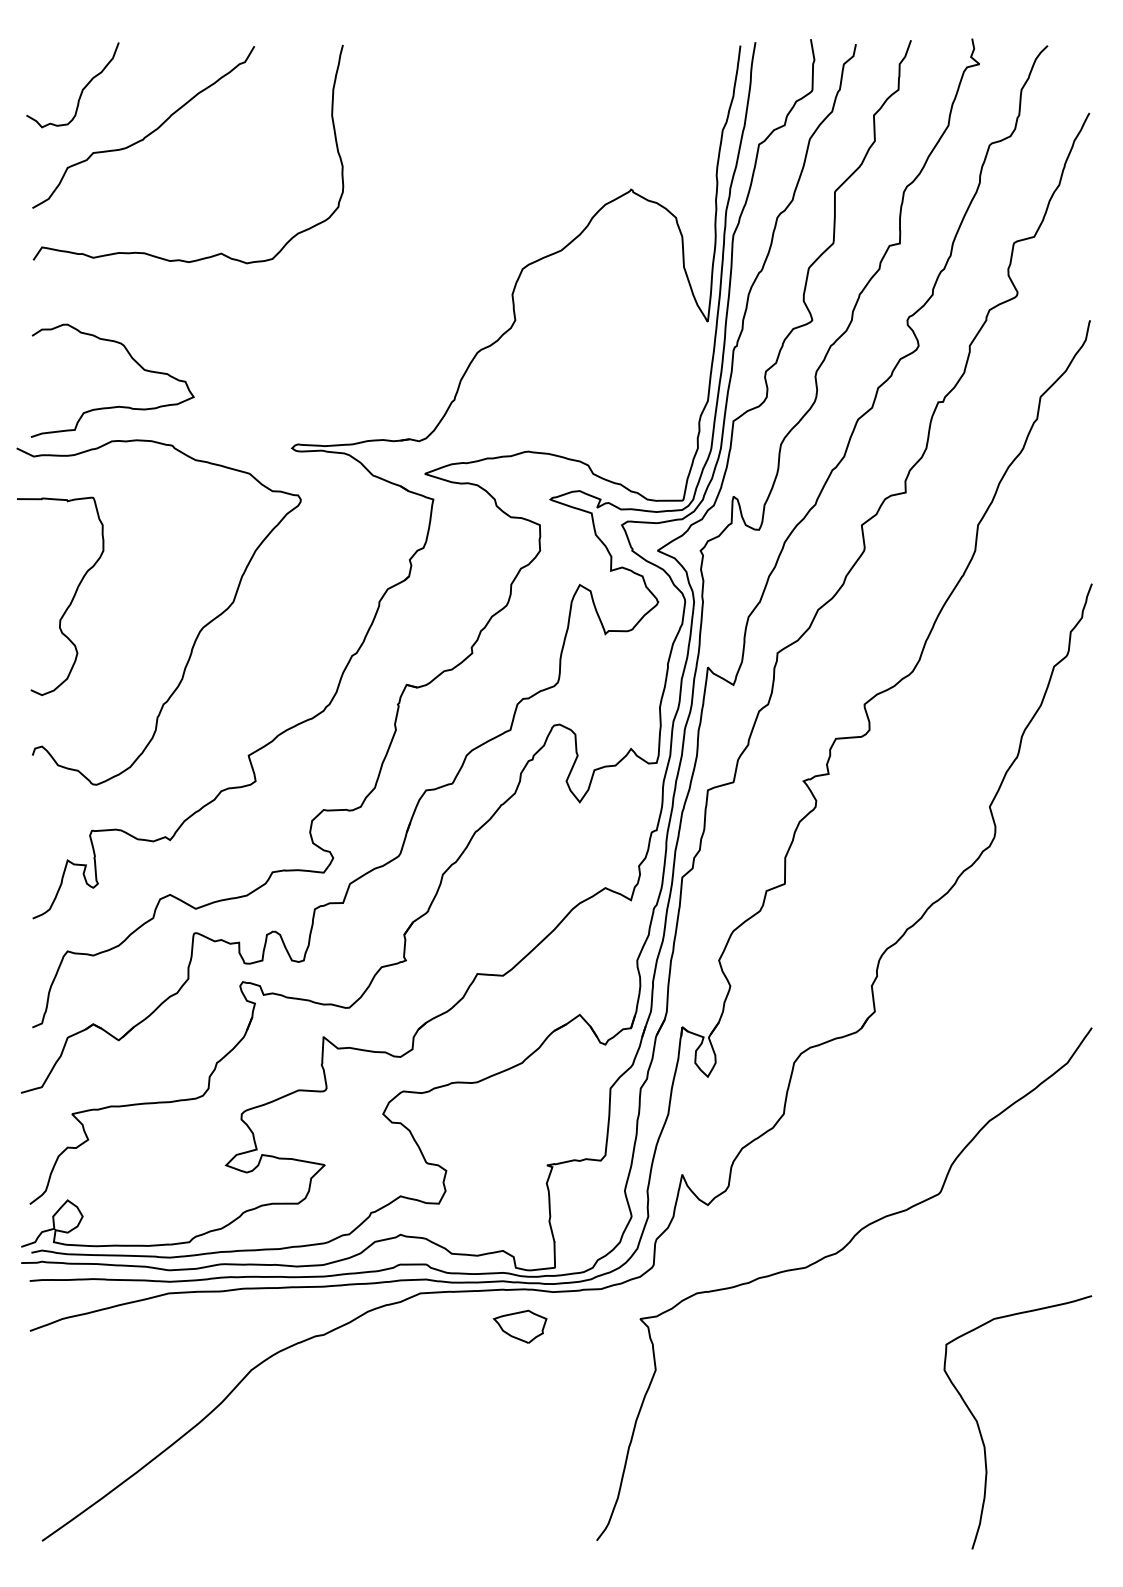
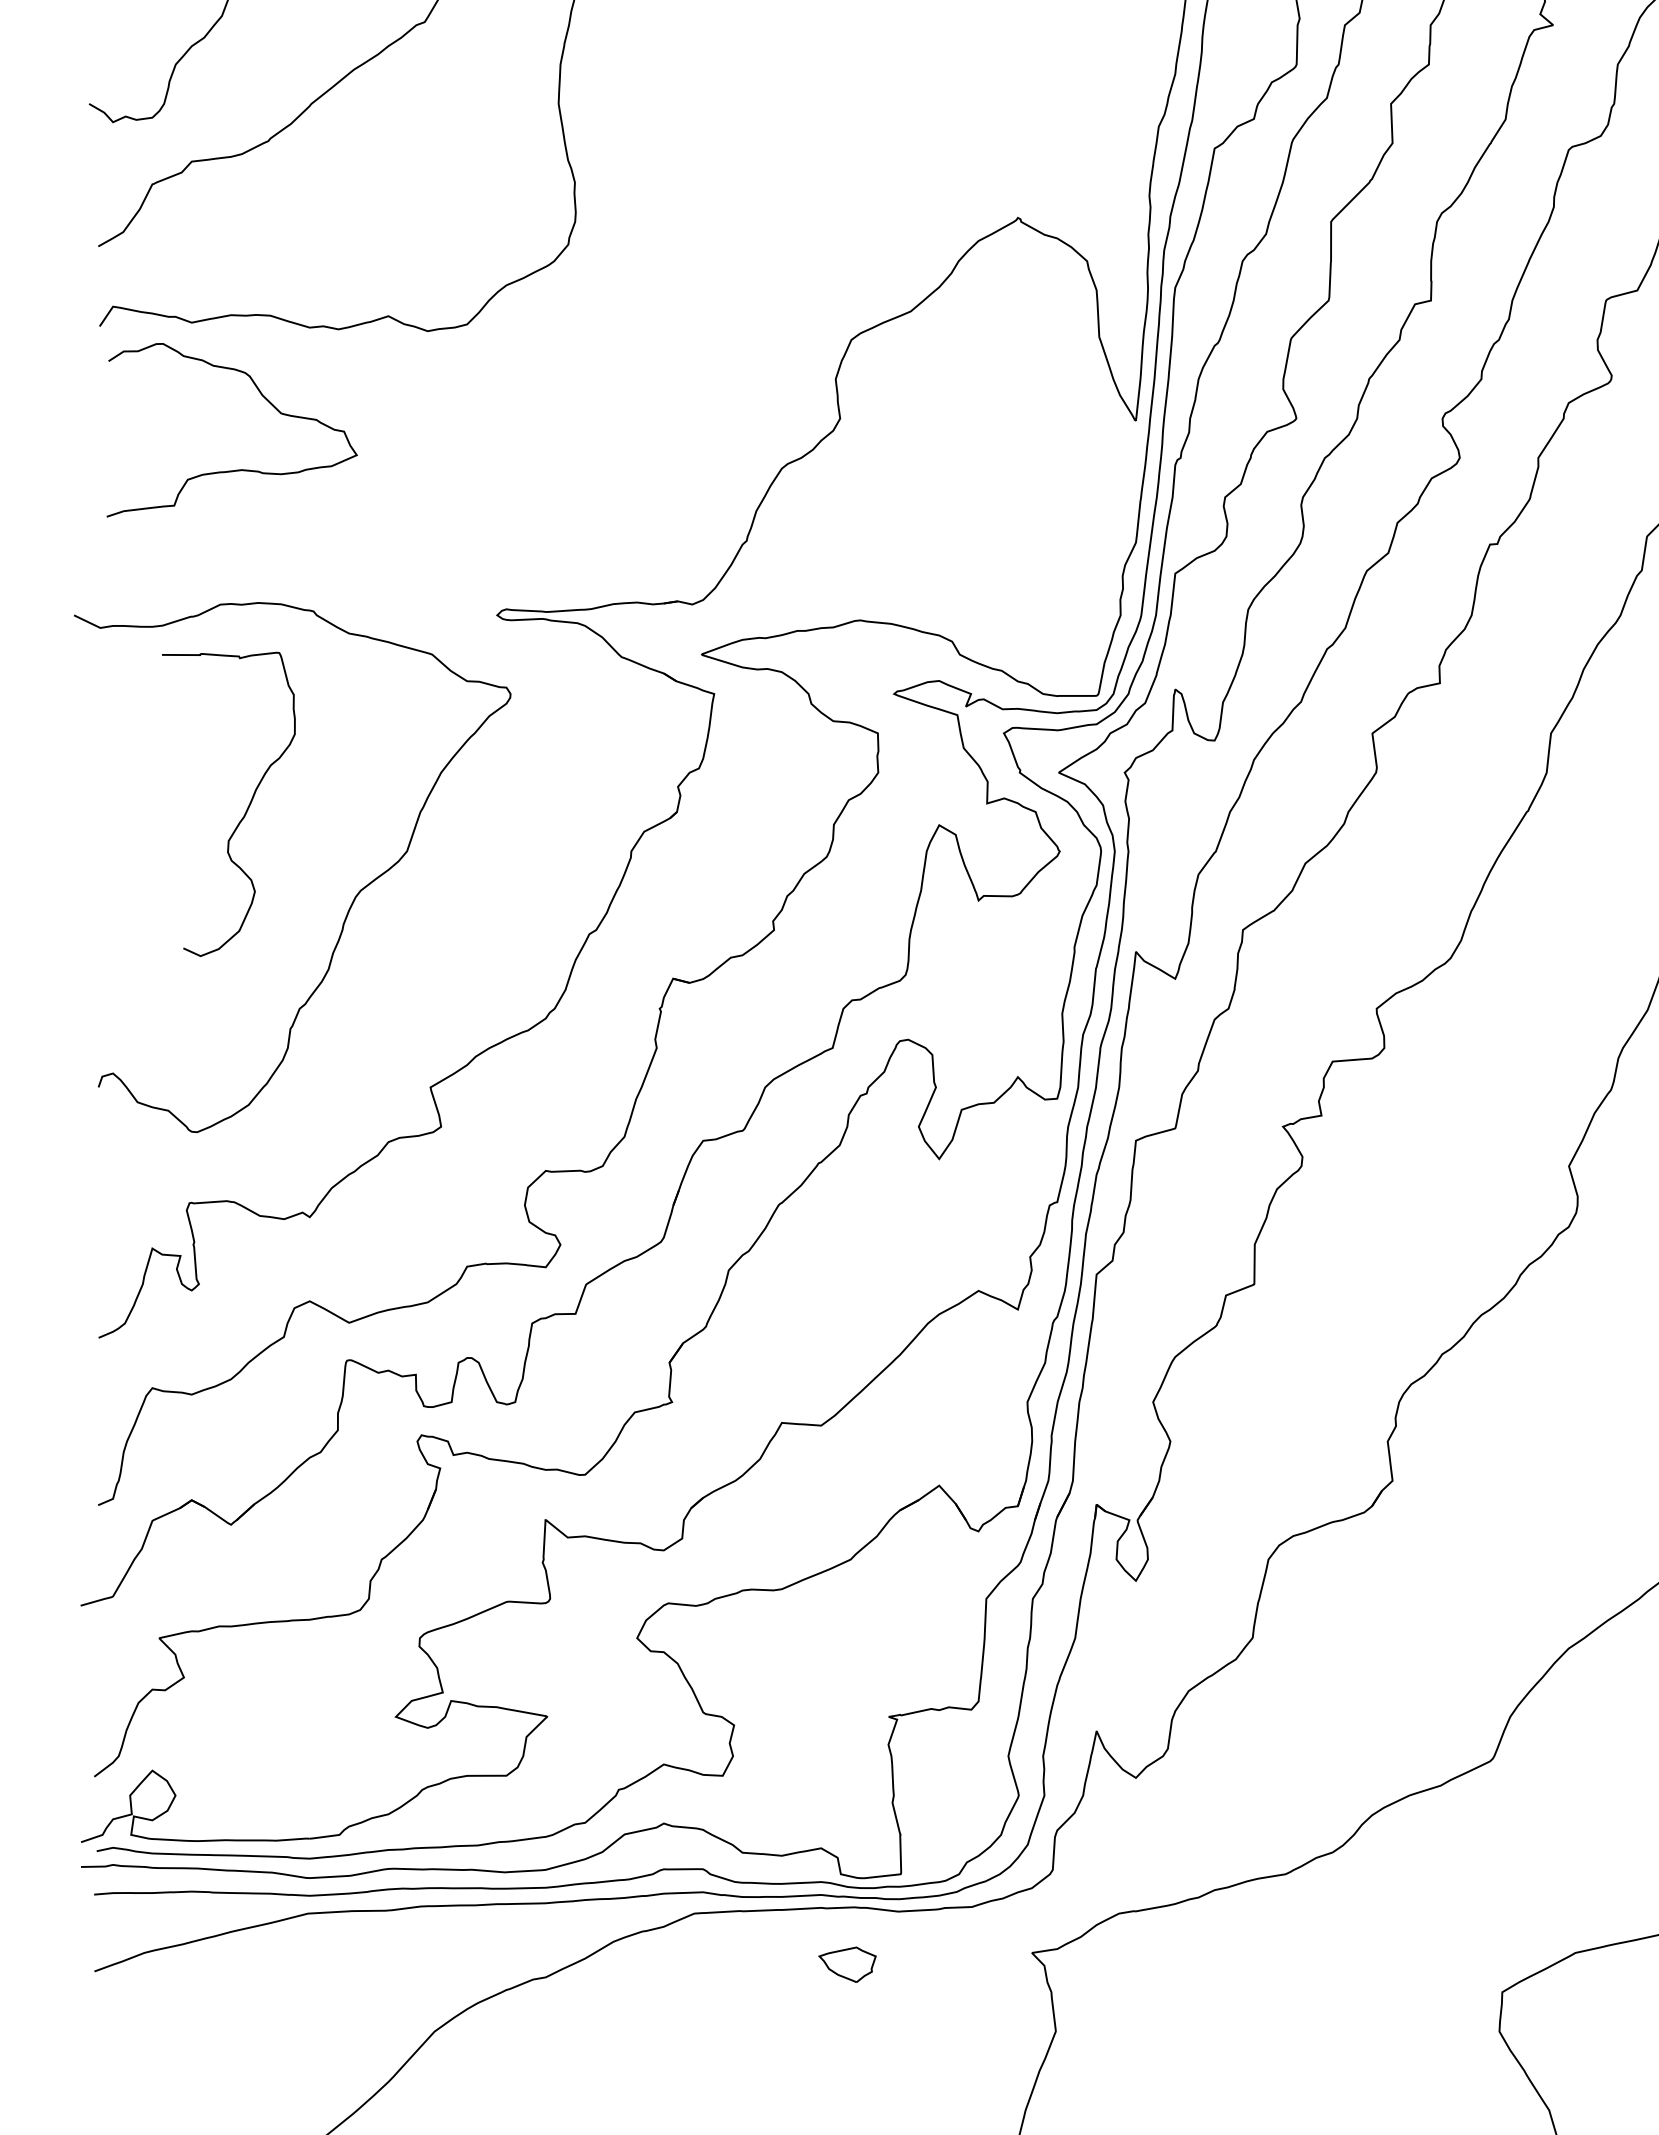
curve: (118, 405) -> (241, 468), moved
curve: (70, 601) -> (244, 812), moved
part: (519, 1326) -> (846, 1964), size x0.7

